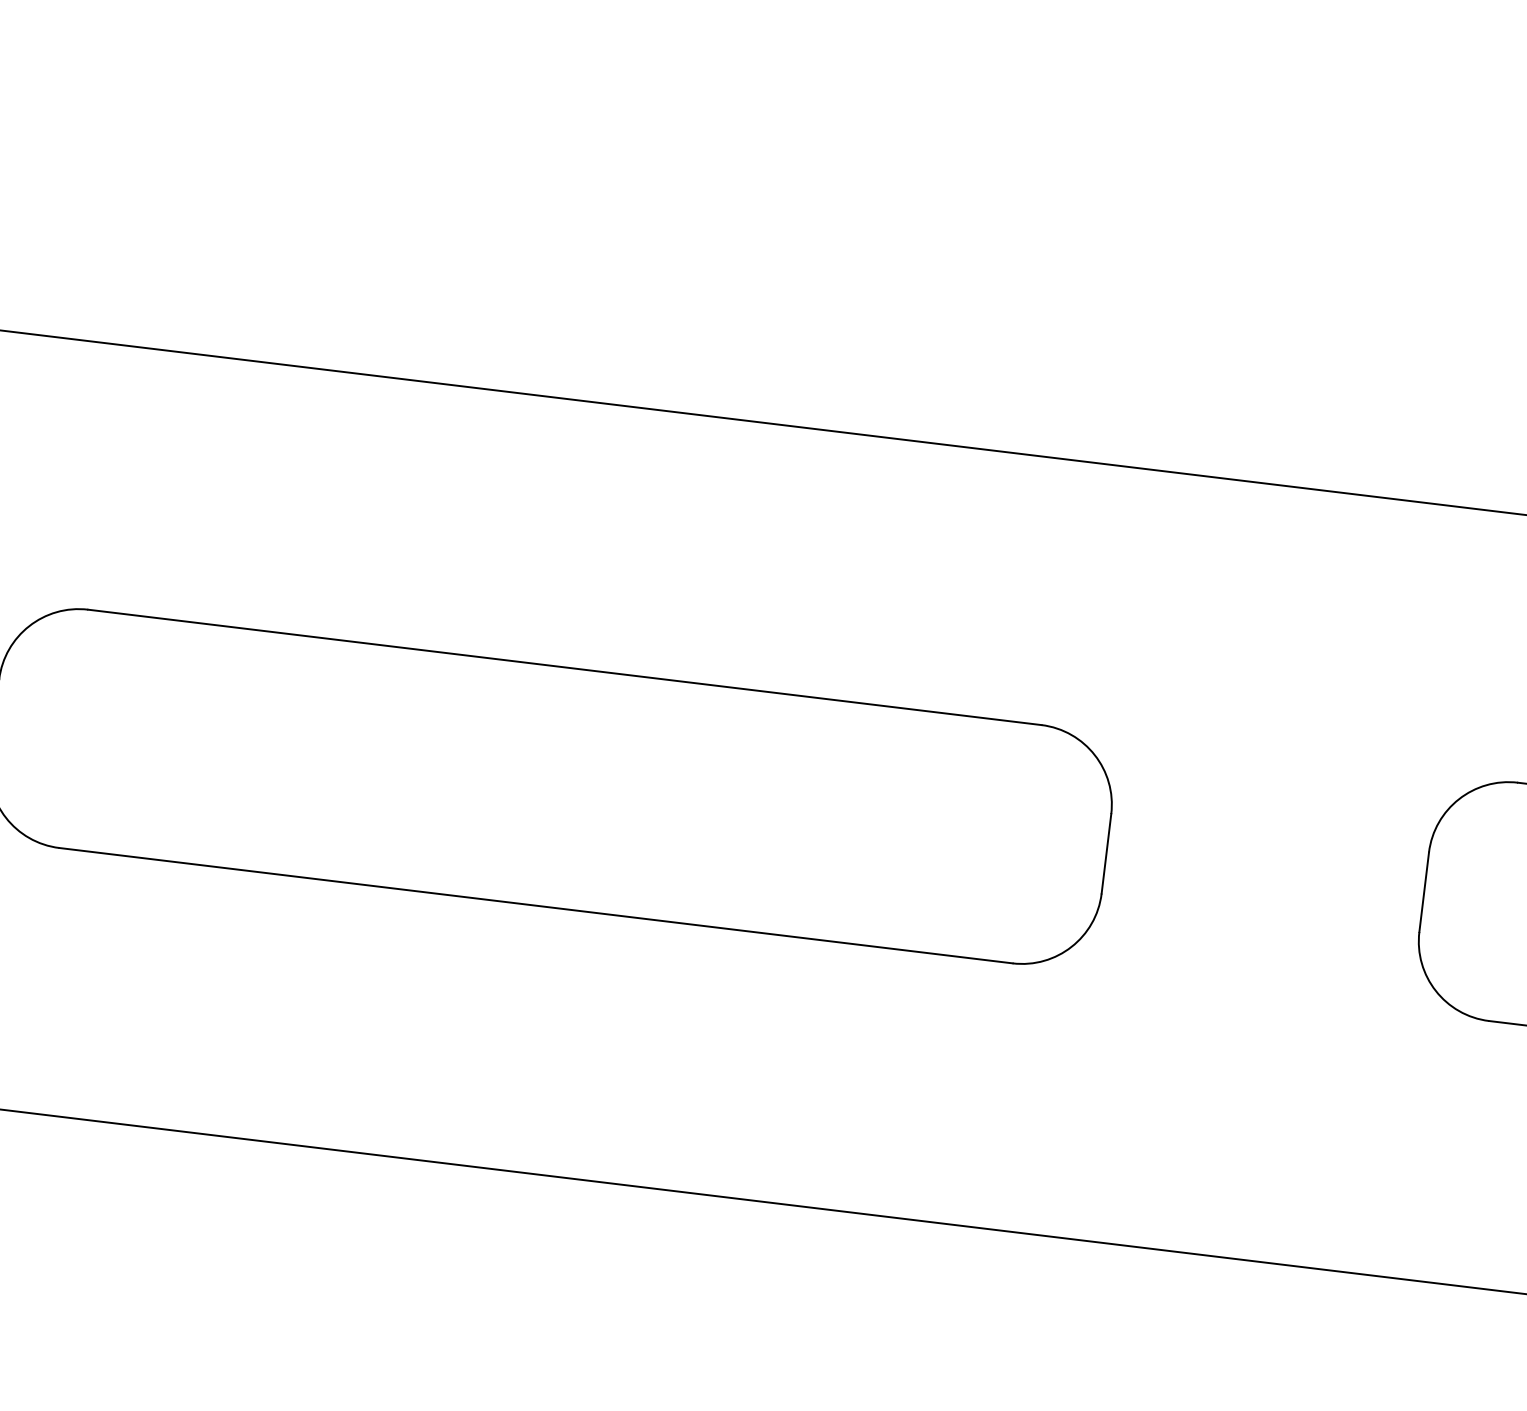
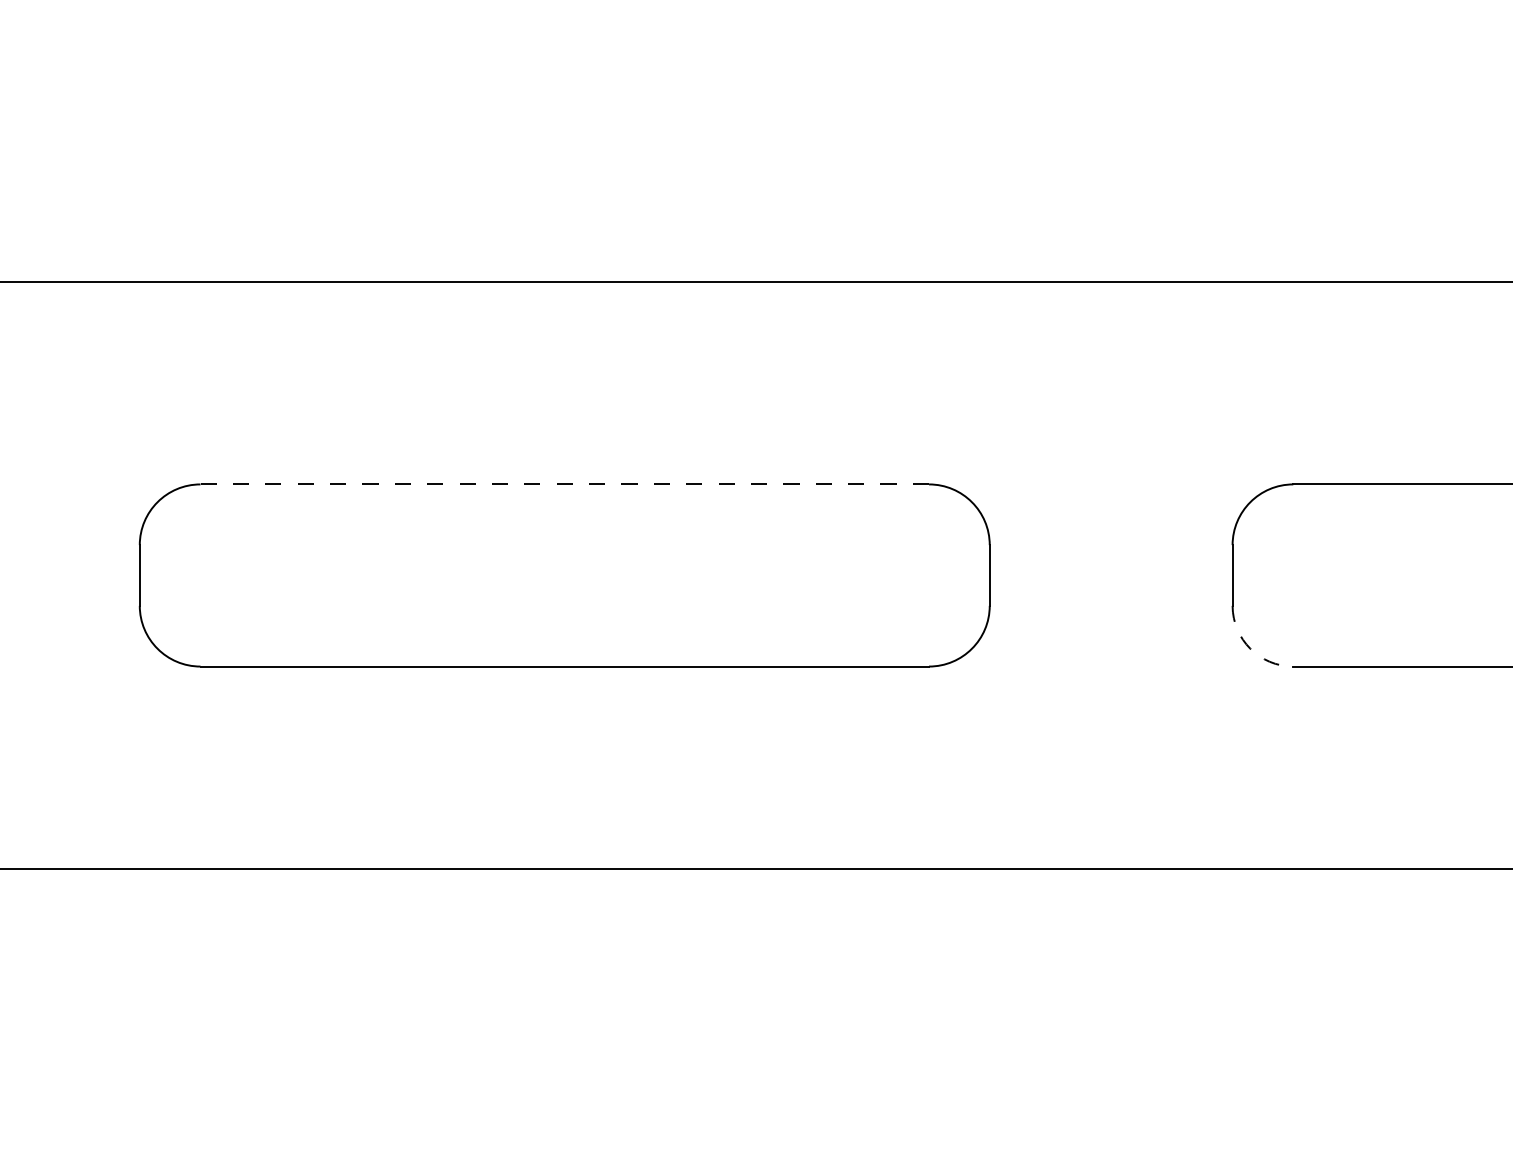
line: (564, 667) -> (564, 484), solid -> dashed
arc: (1436, 990) -> (1250, 648), solid -> dashed

